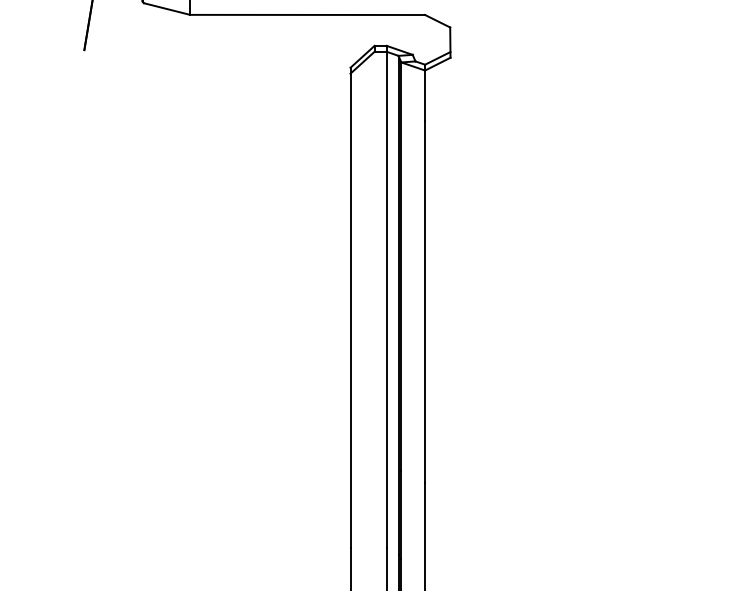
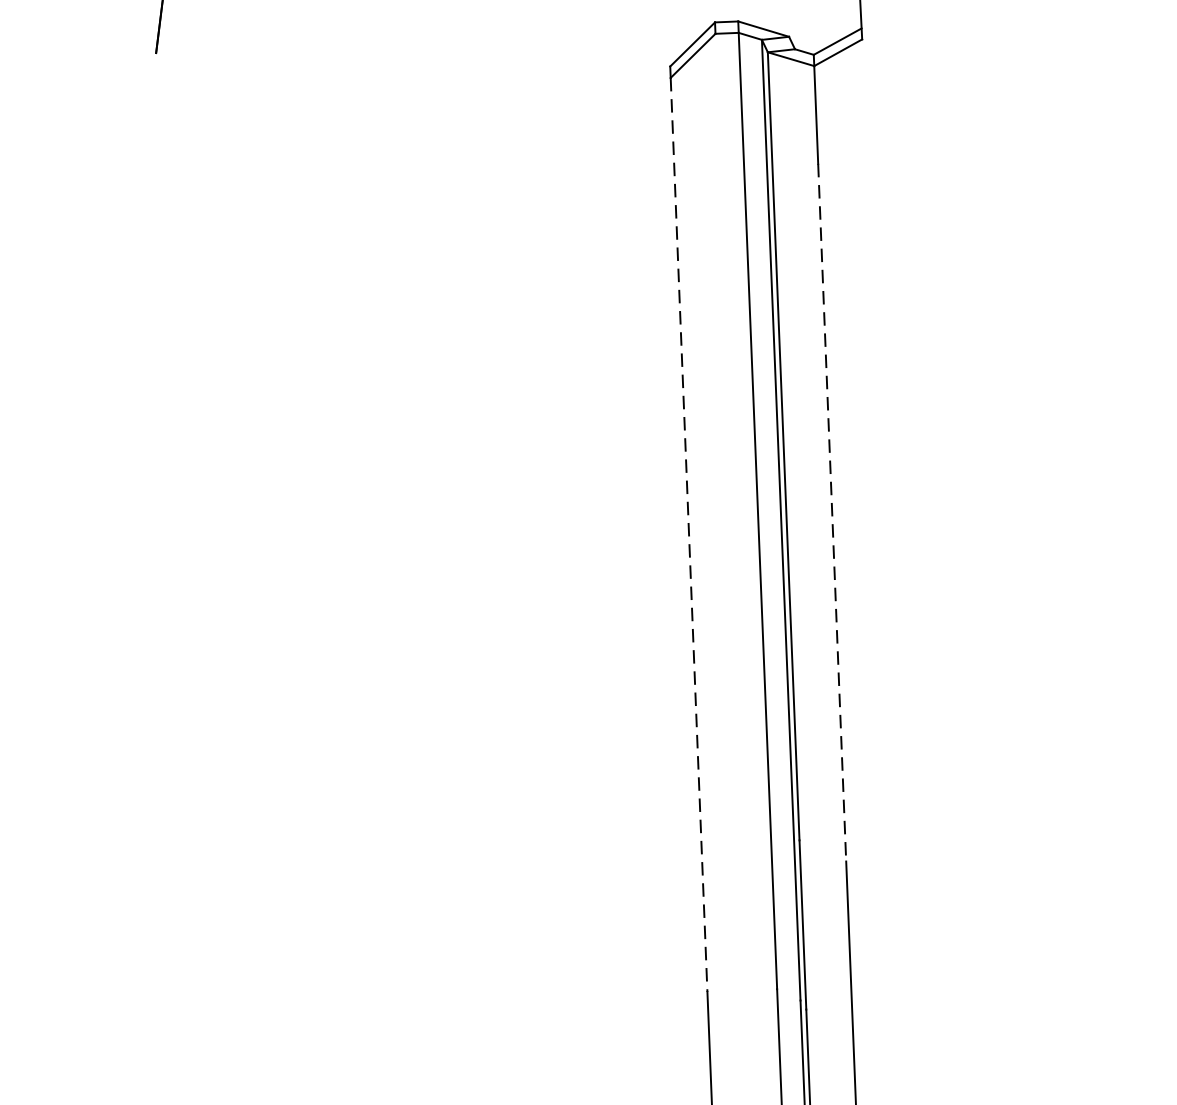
line: (425, 302) -> (832, 512), solid -> dashed
line: (350, 311) -> (689, 536), solid -> dashed

